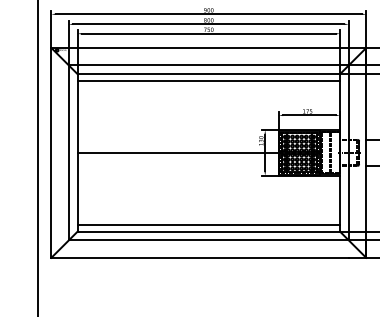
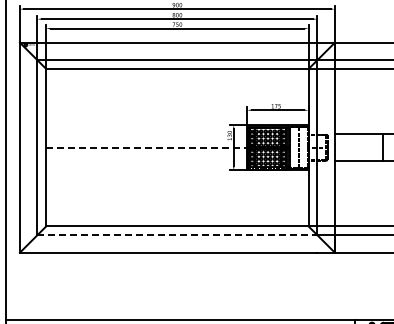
line: (208, 80) -> (177, 75), removed
line: (177, 152) -> (146, 147), solid -> dashed
line: (208, 224) -> (177, 219), removed
line: (208, 240) -> (177, 235), solid -> dashed

